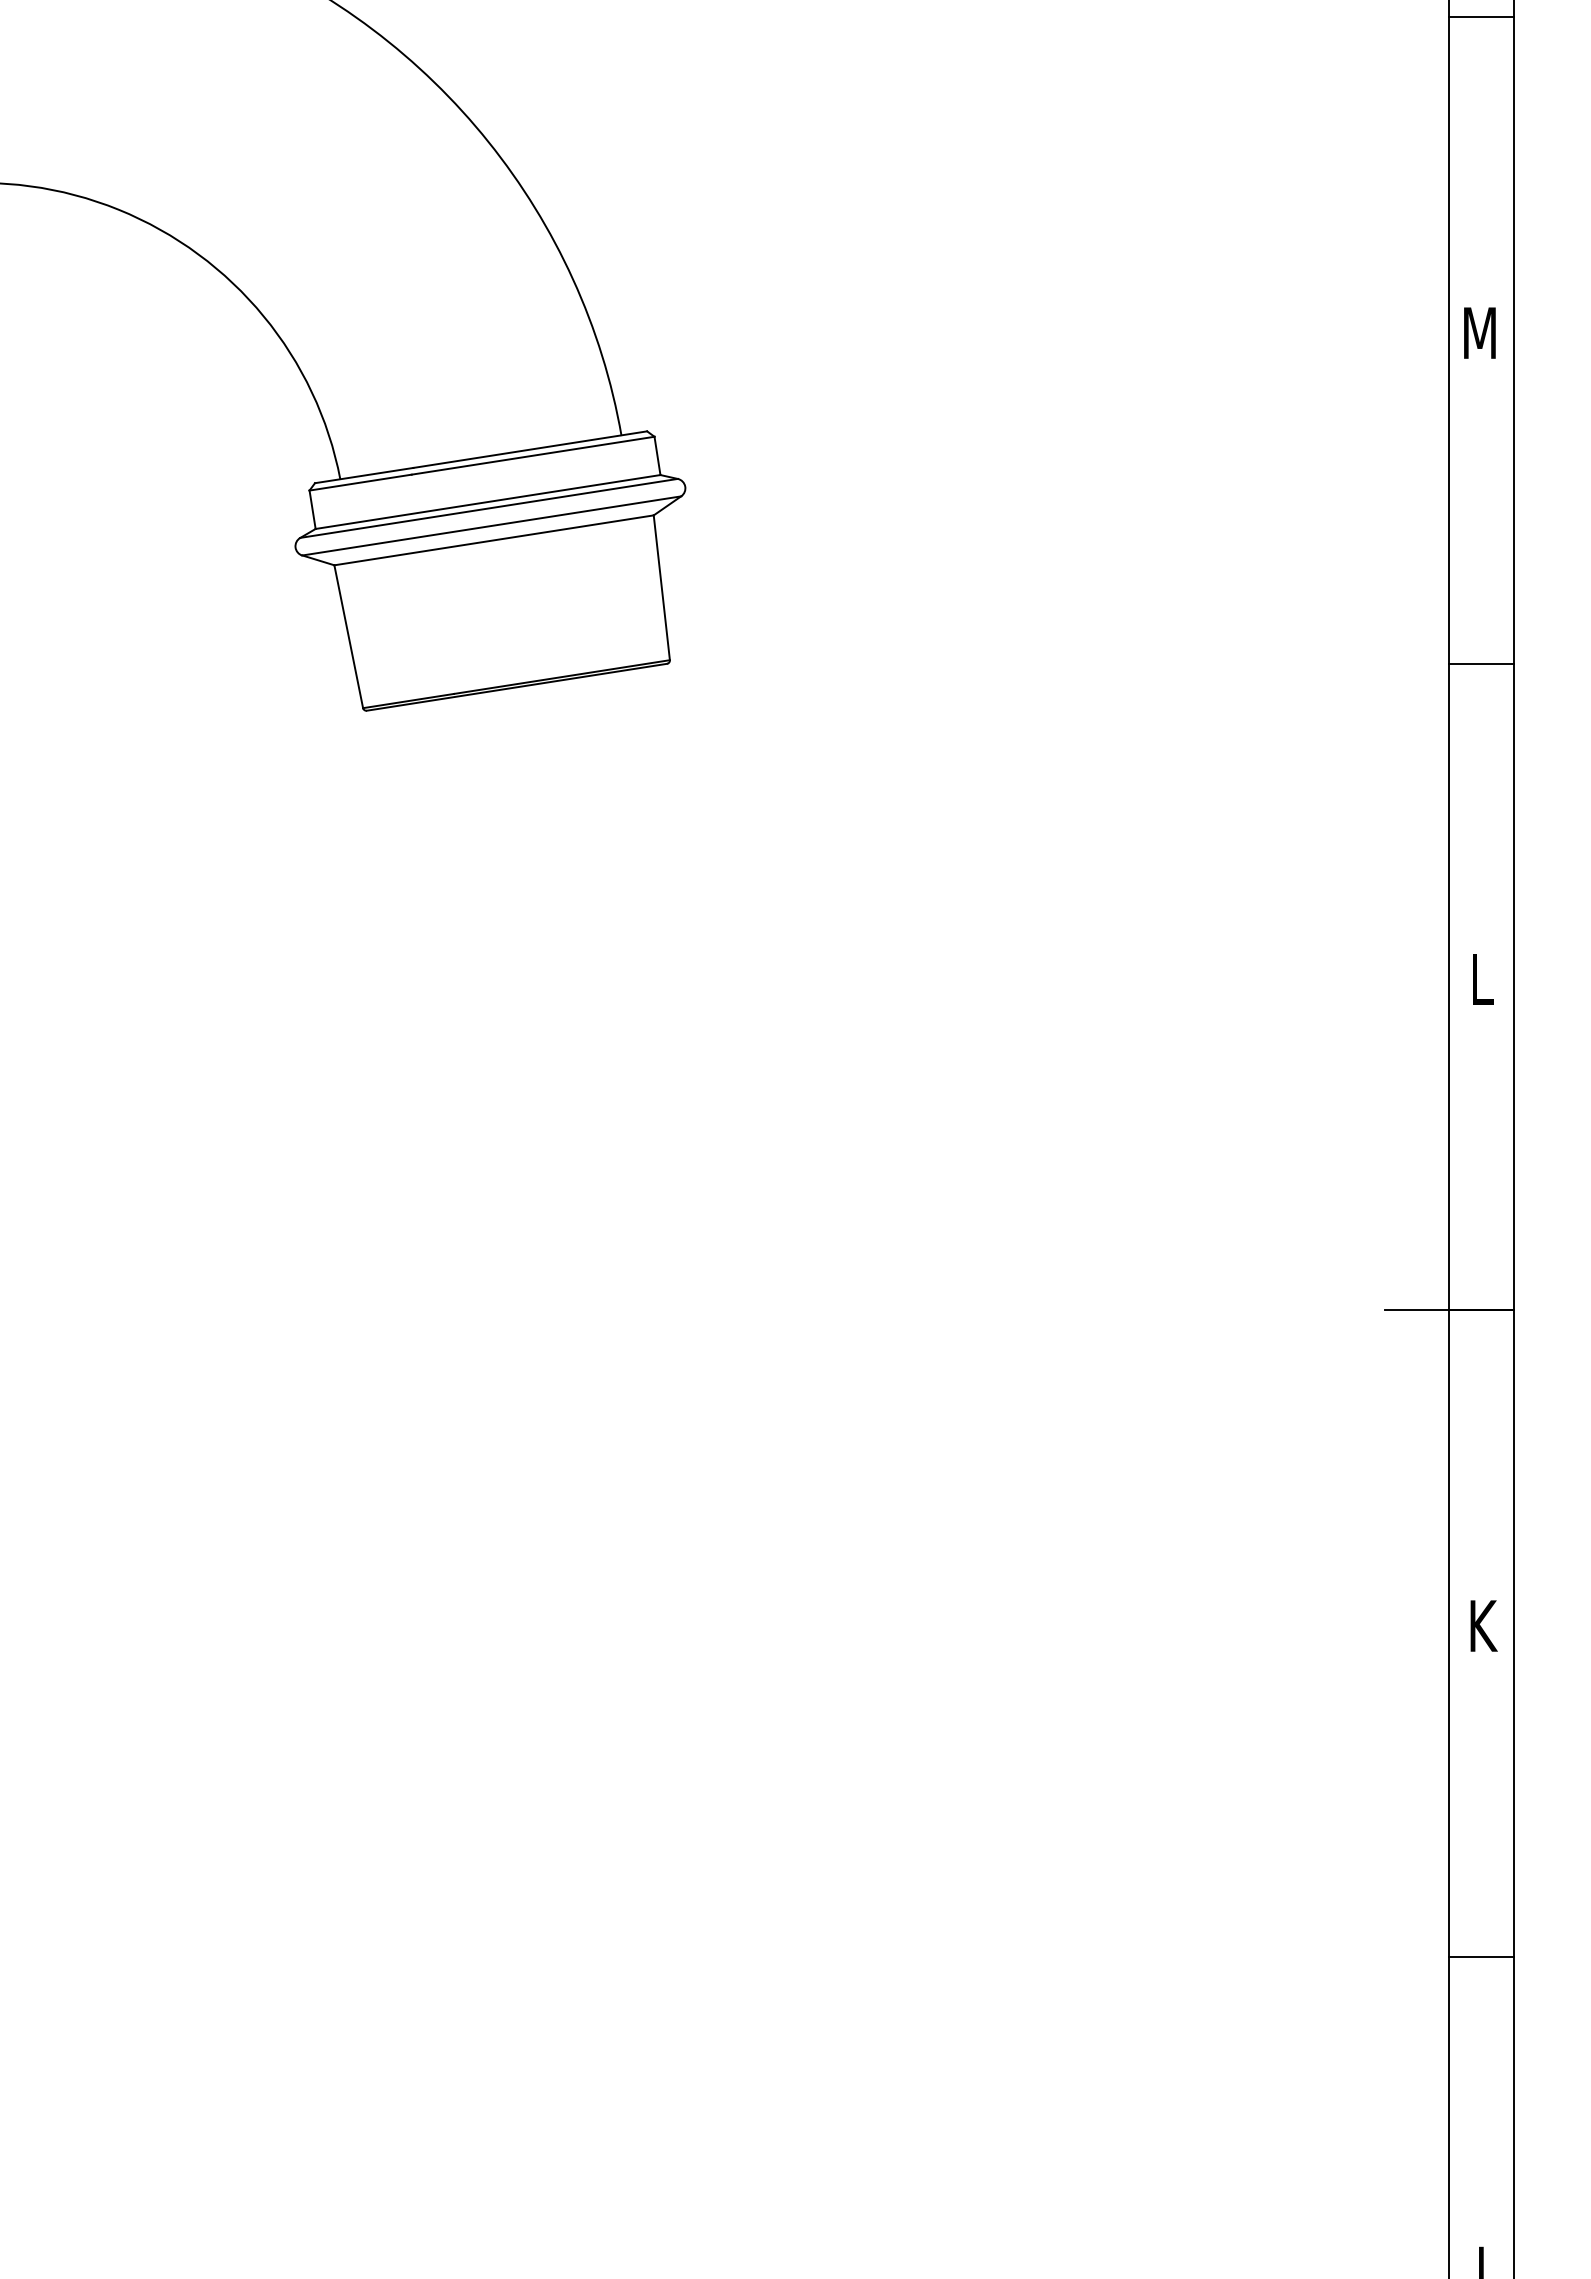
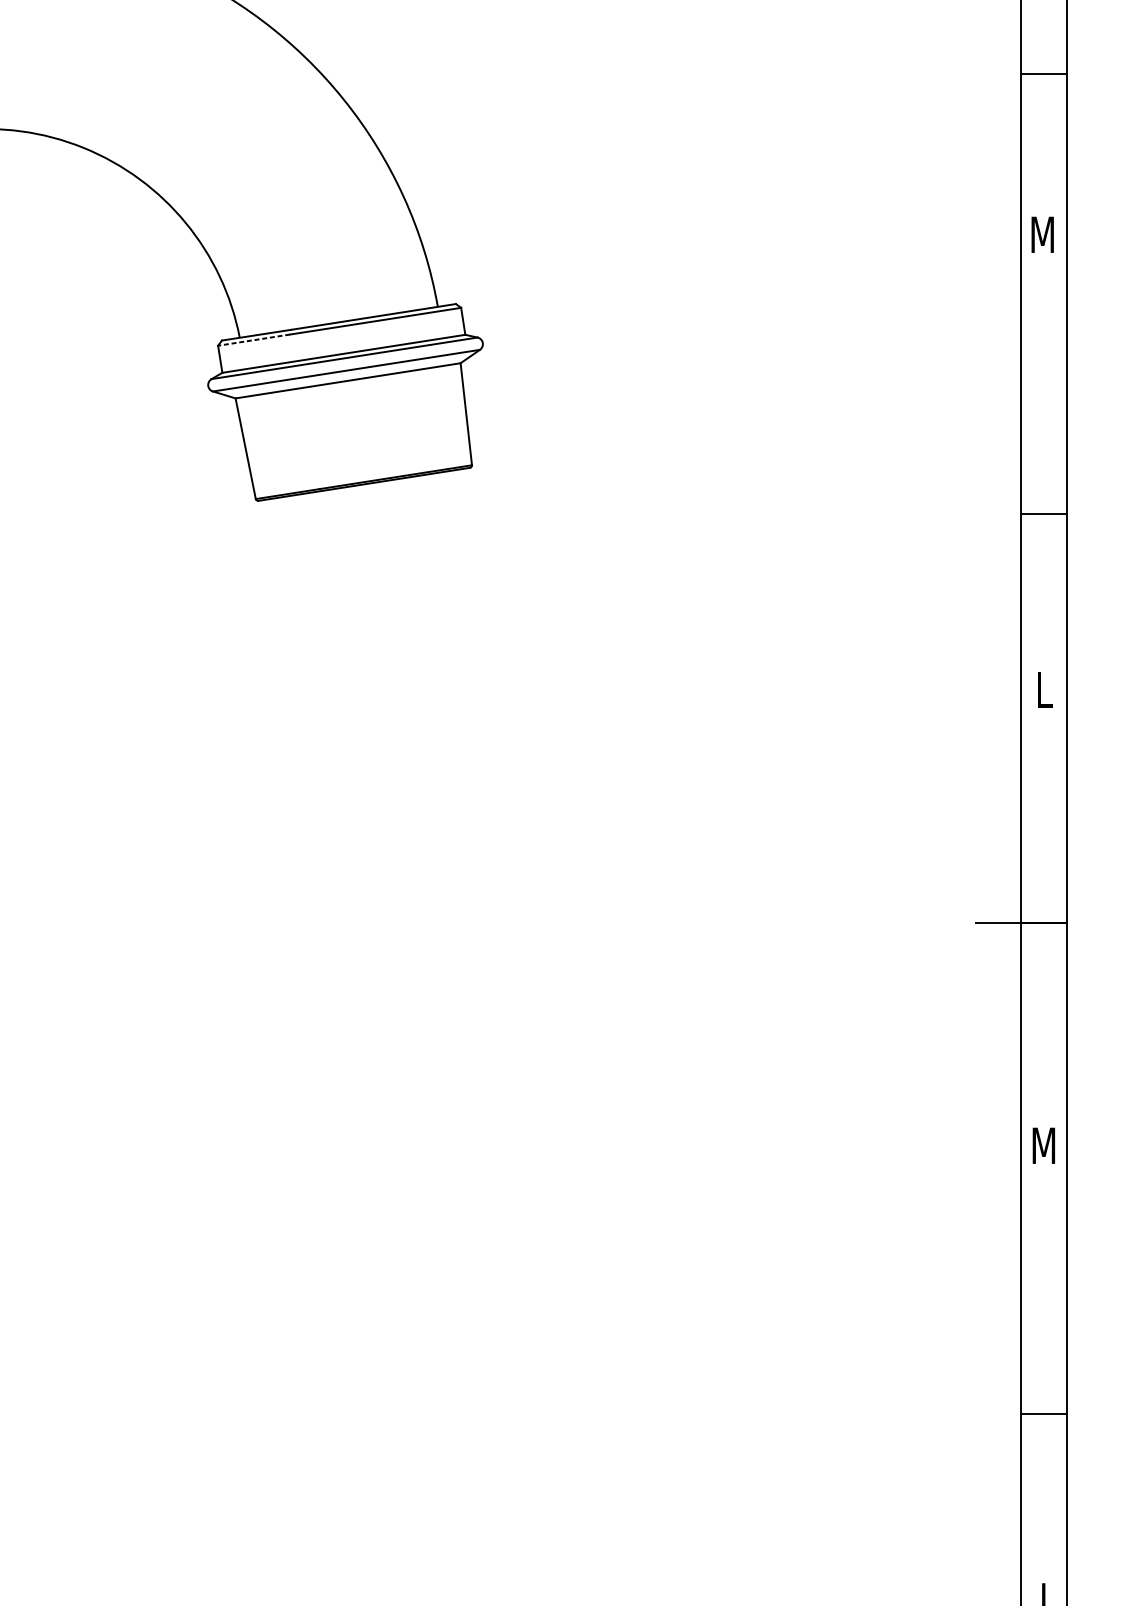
line: (1481, 17) -> (1043, 74), moved
line: (360, 482) -> (253, 340), solid -> dashed
line: (1481, 663) -> (1043, 514), moved
text: (1481, 1625) -> (1043, 1145), K -> M
line: (1481, 1956) -> (1043, 1413), moved

